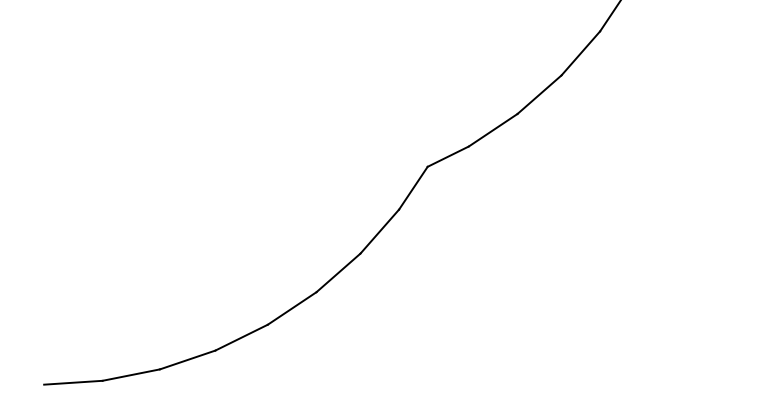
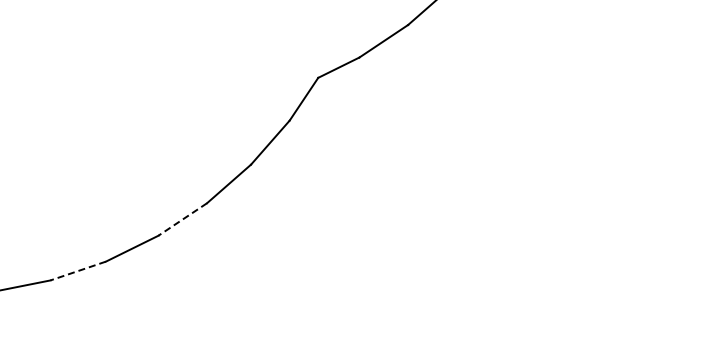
line: (291, 308) -> (182, 219), solid -> dashed
line: (187, 360) -> (78, 271), solid -> dashed

